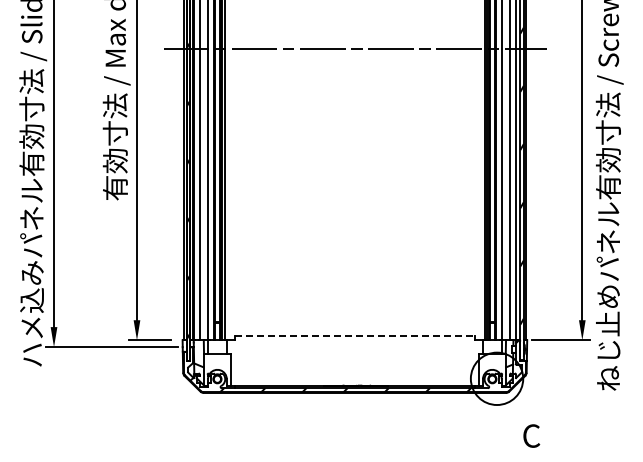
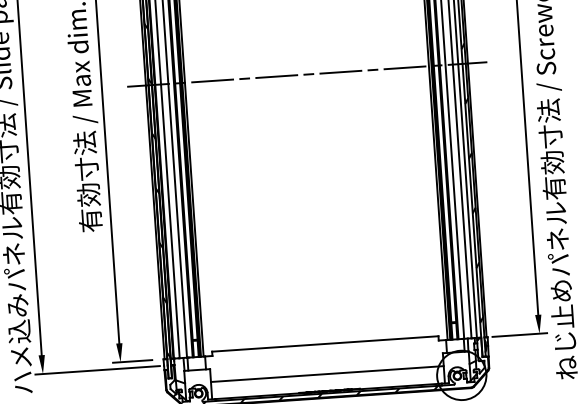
line: (355, 335) -> (325, 343), dashed -> solid
line: (354, 367) -> (326, 373), added

